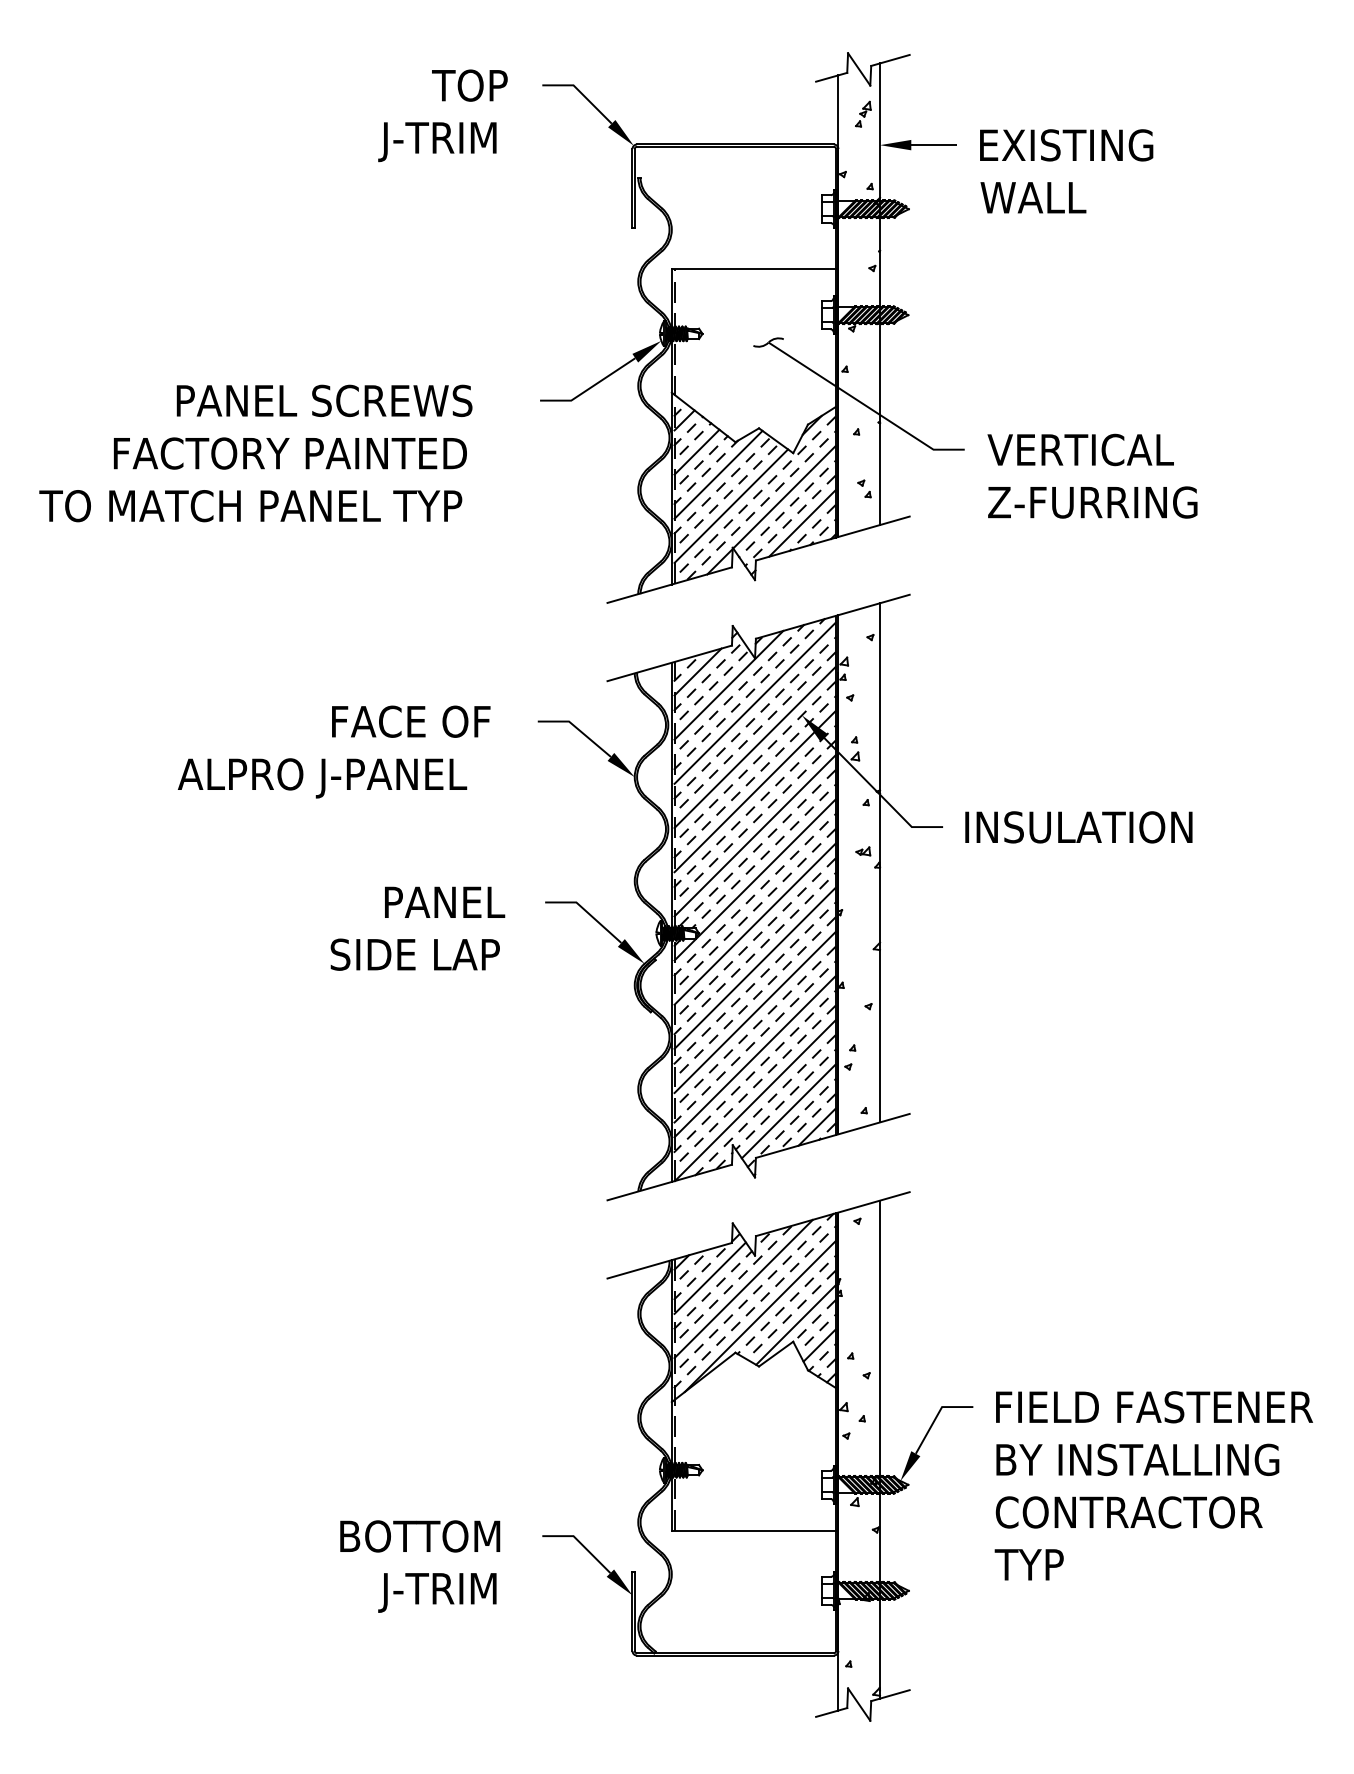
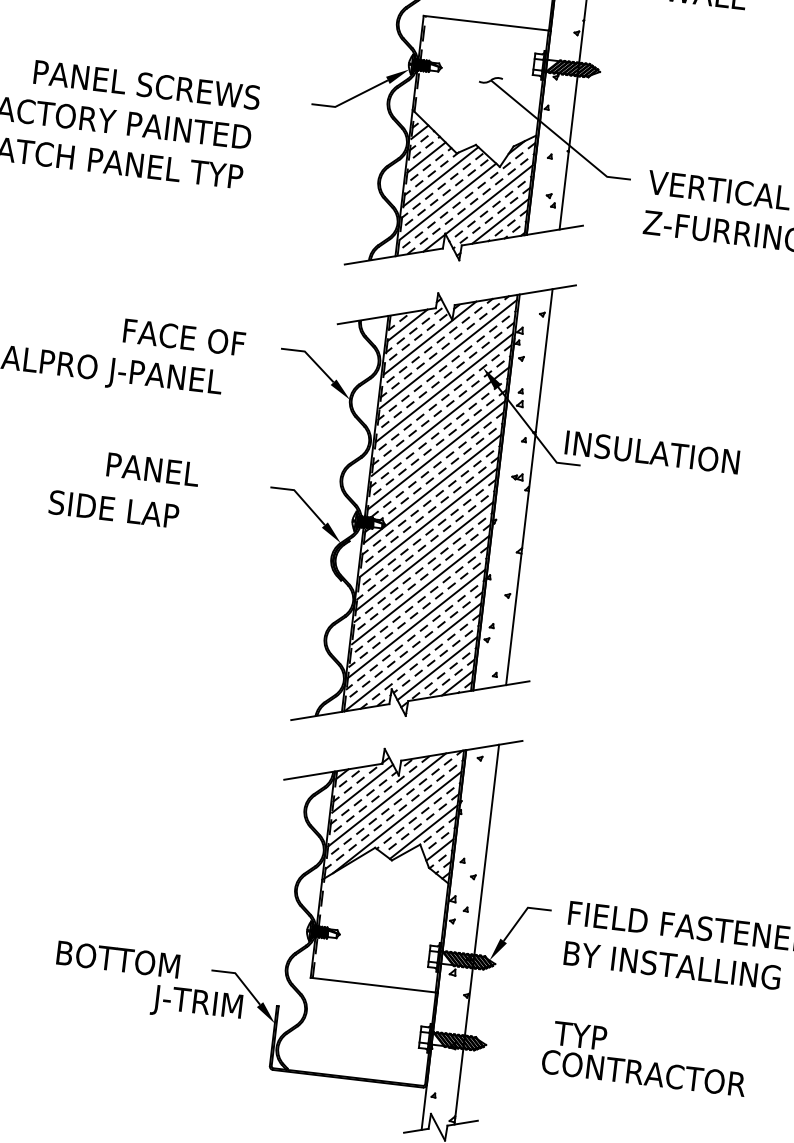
text: (1078, 827) -> (652, 452), moved
text: (445, 901) -> (153, 469), moved
text: (414, 954) -> (113, 509), moved
text: (1128, 1512) -> (643, 1073), moved
text: (437, 1592) -> (196, 1004), moved

